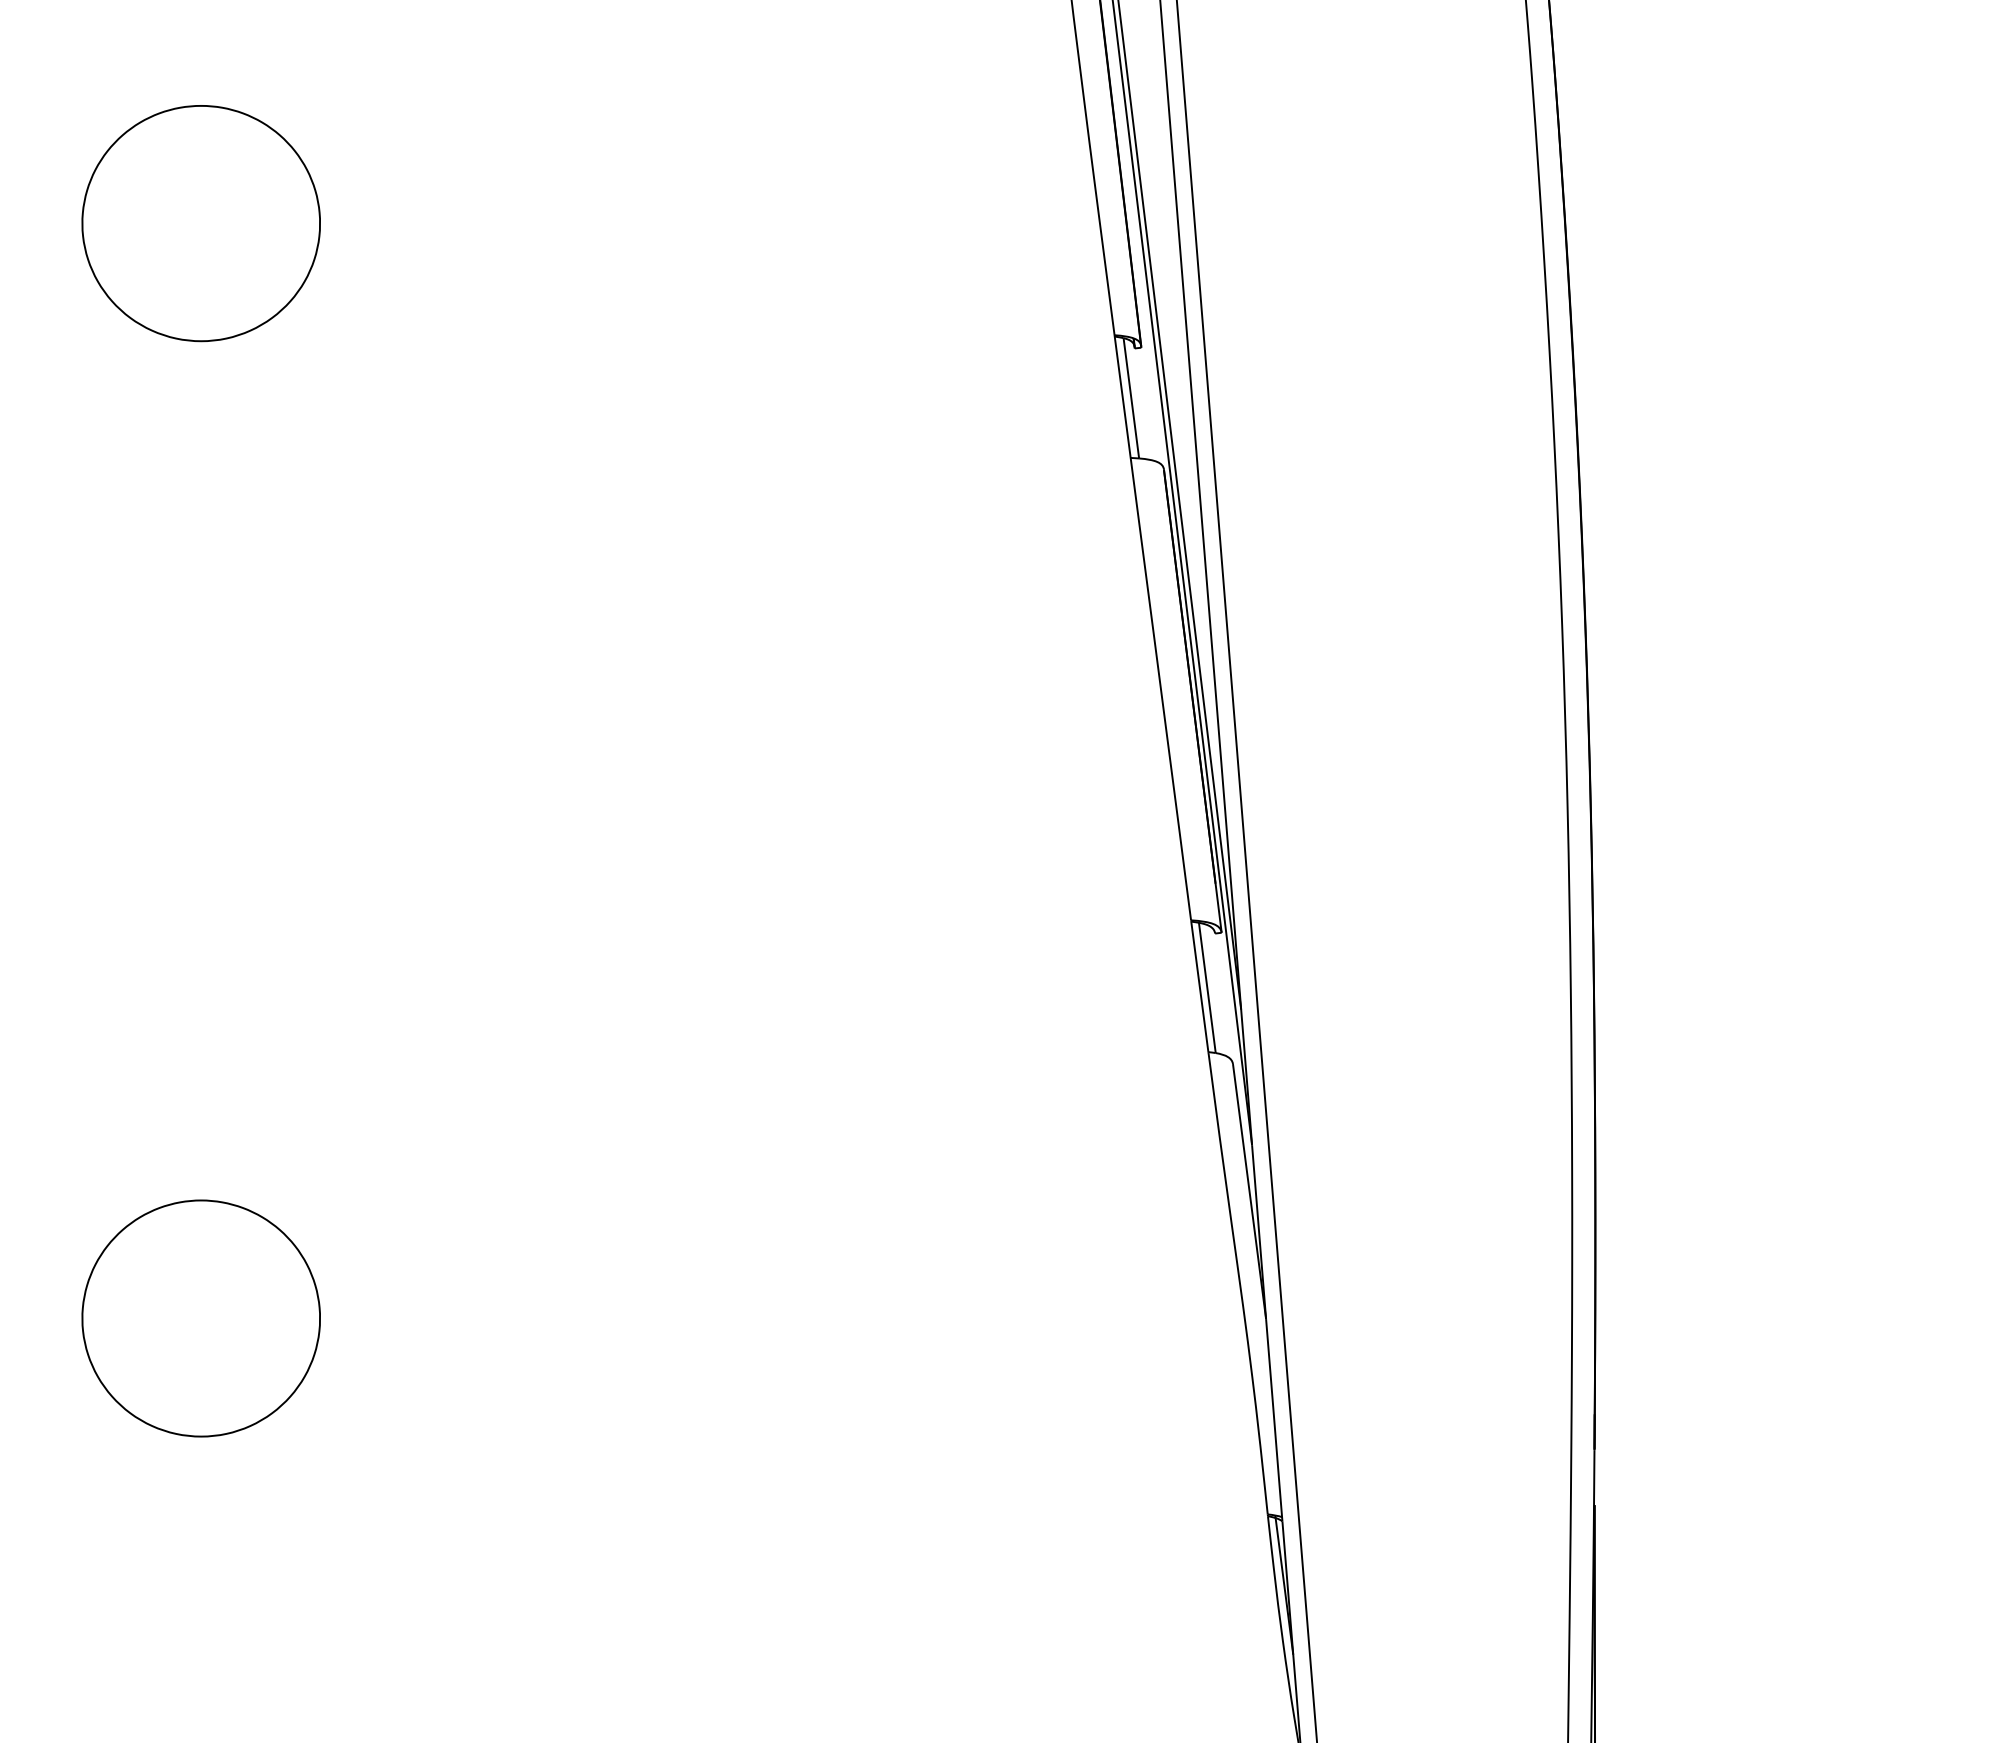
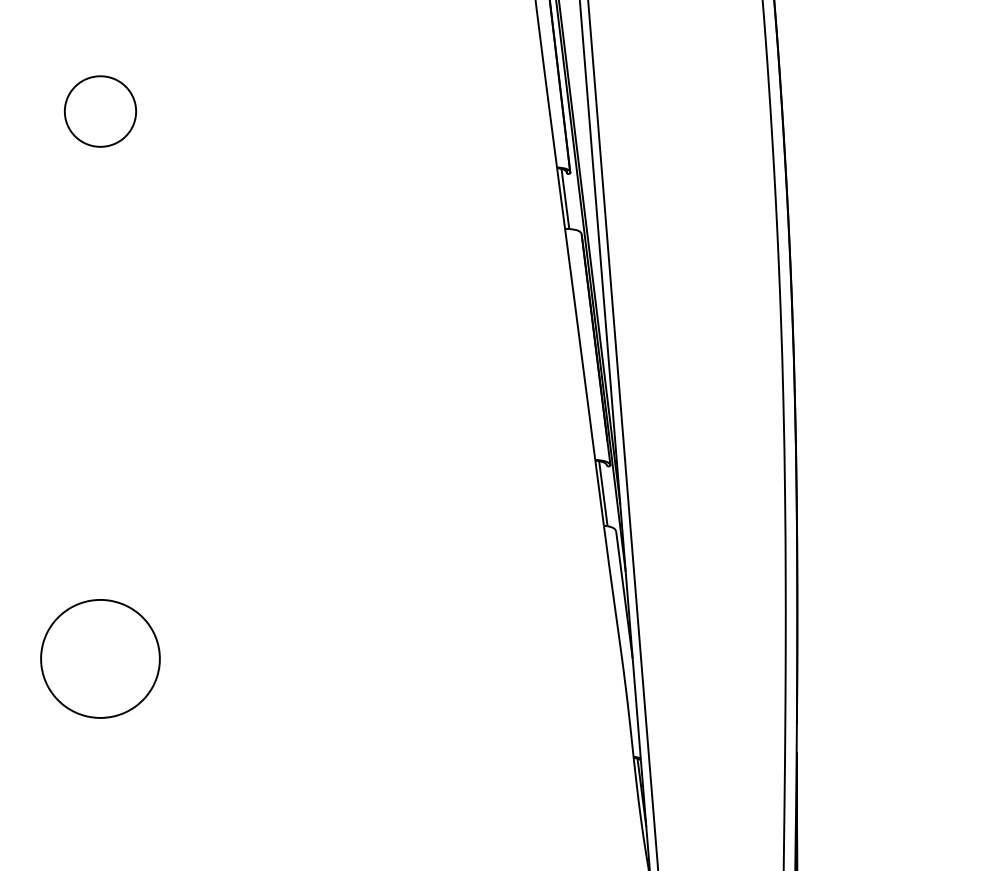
part: (201, 223) -> (100, 111), size x0.6

